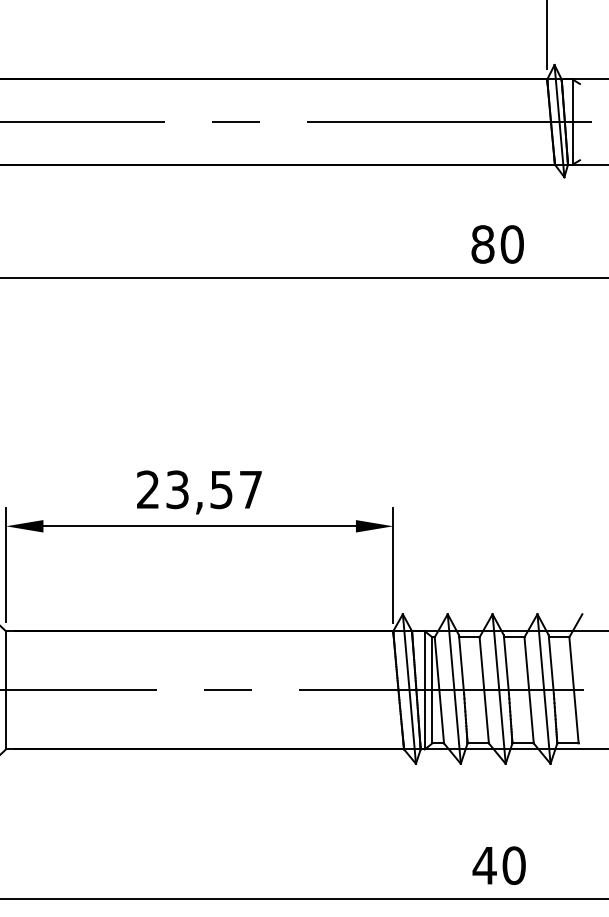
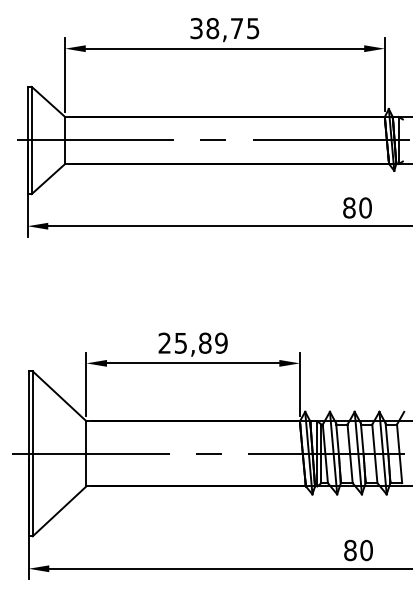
text: (214, 488) -> (201, 342), 23,57 -> 25,89
text: (484, 865) -> (350, 550), 40 -> 80

